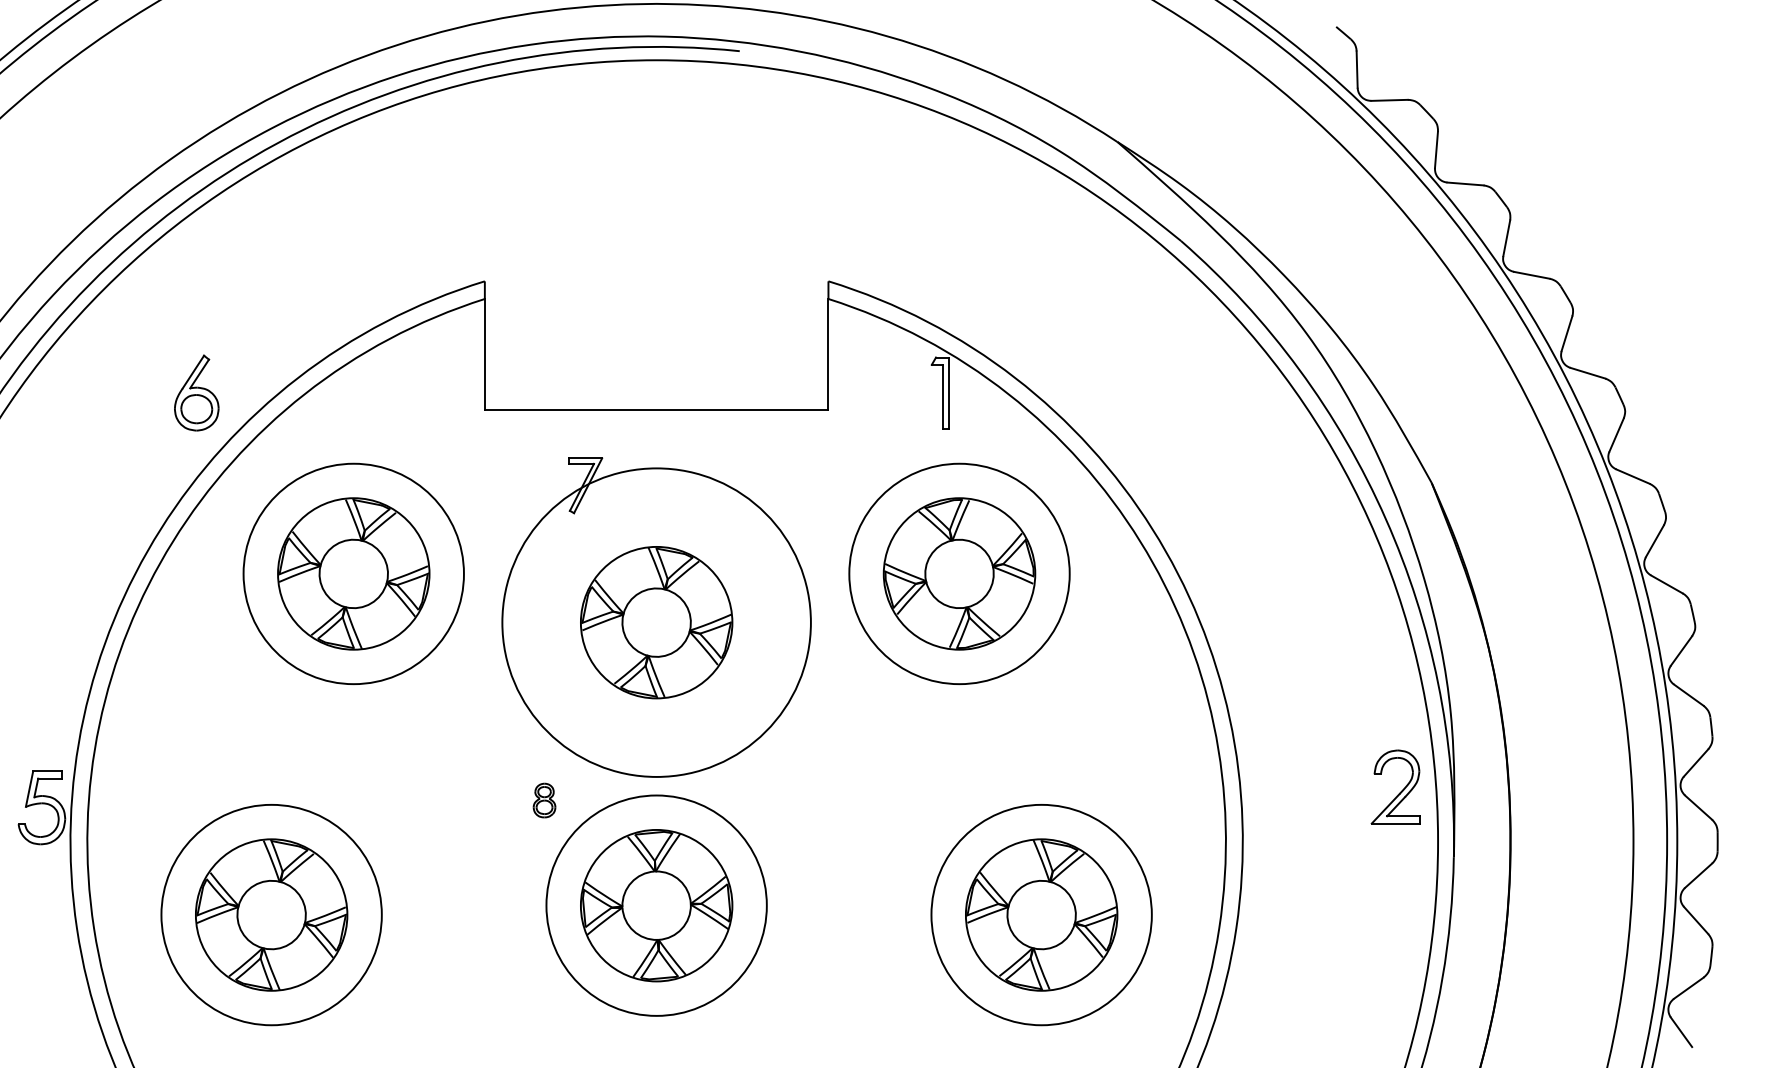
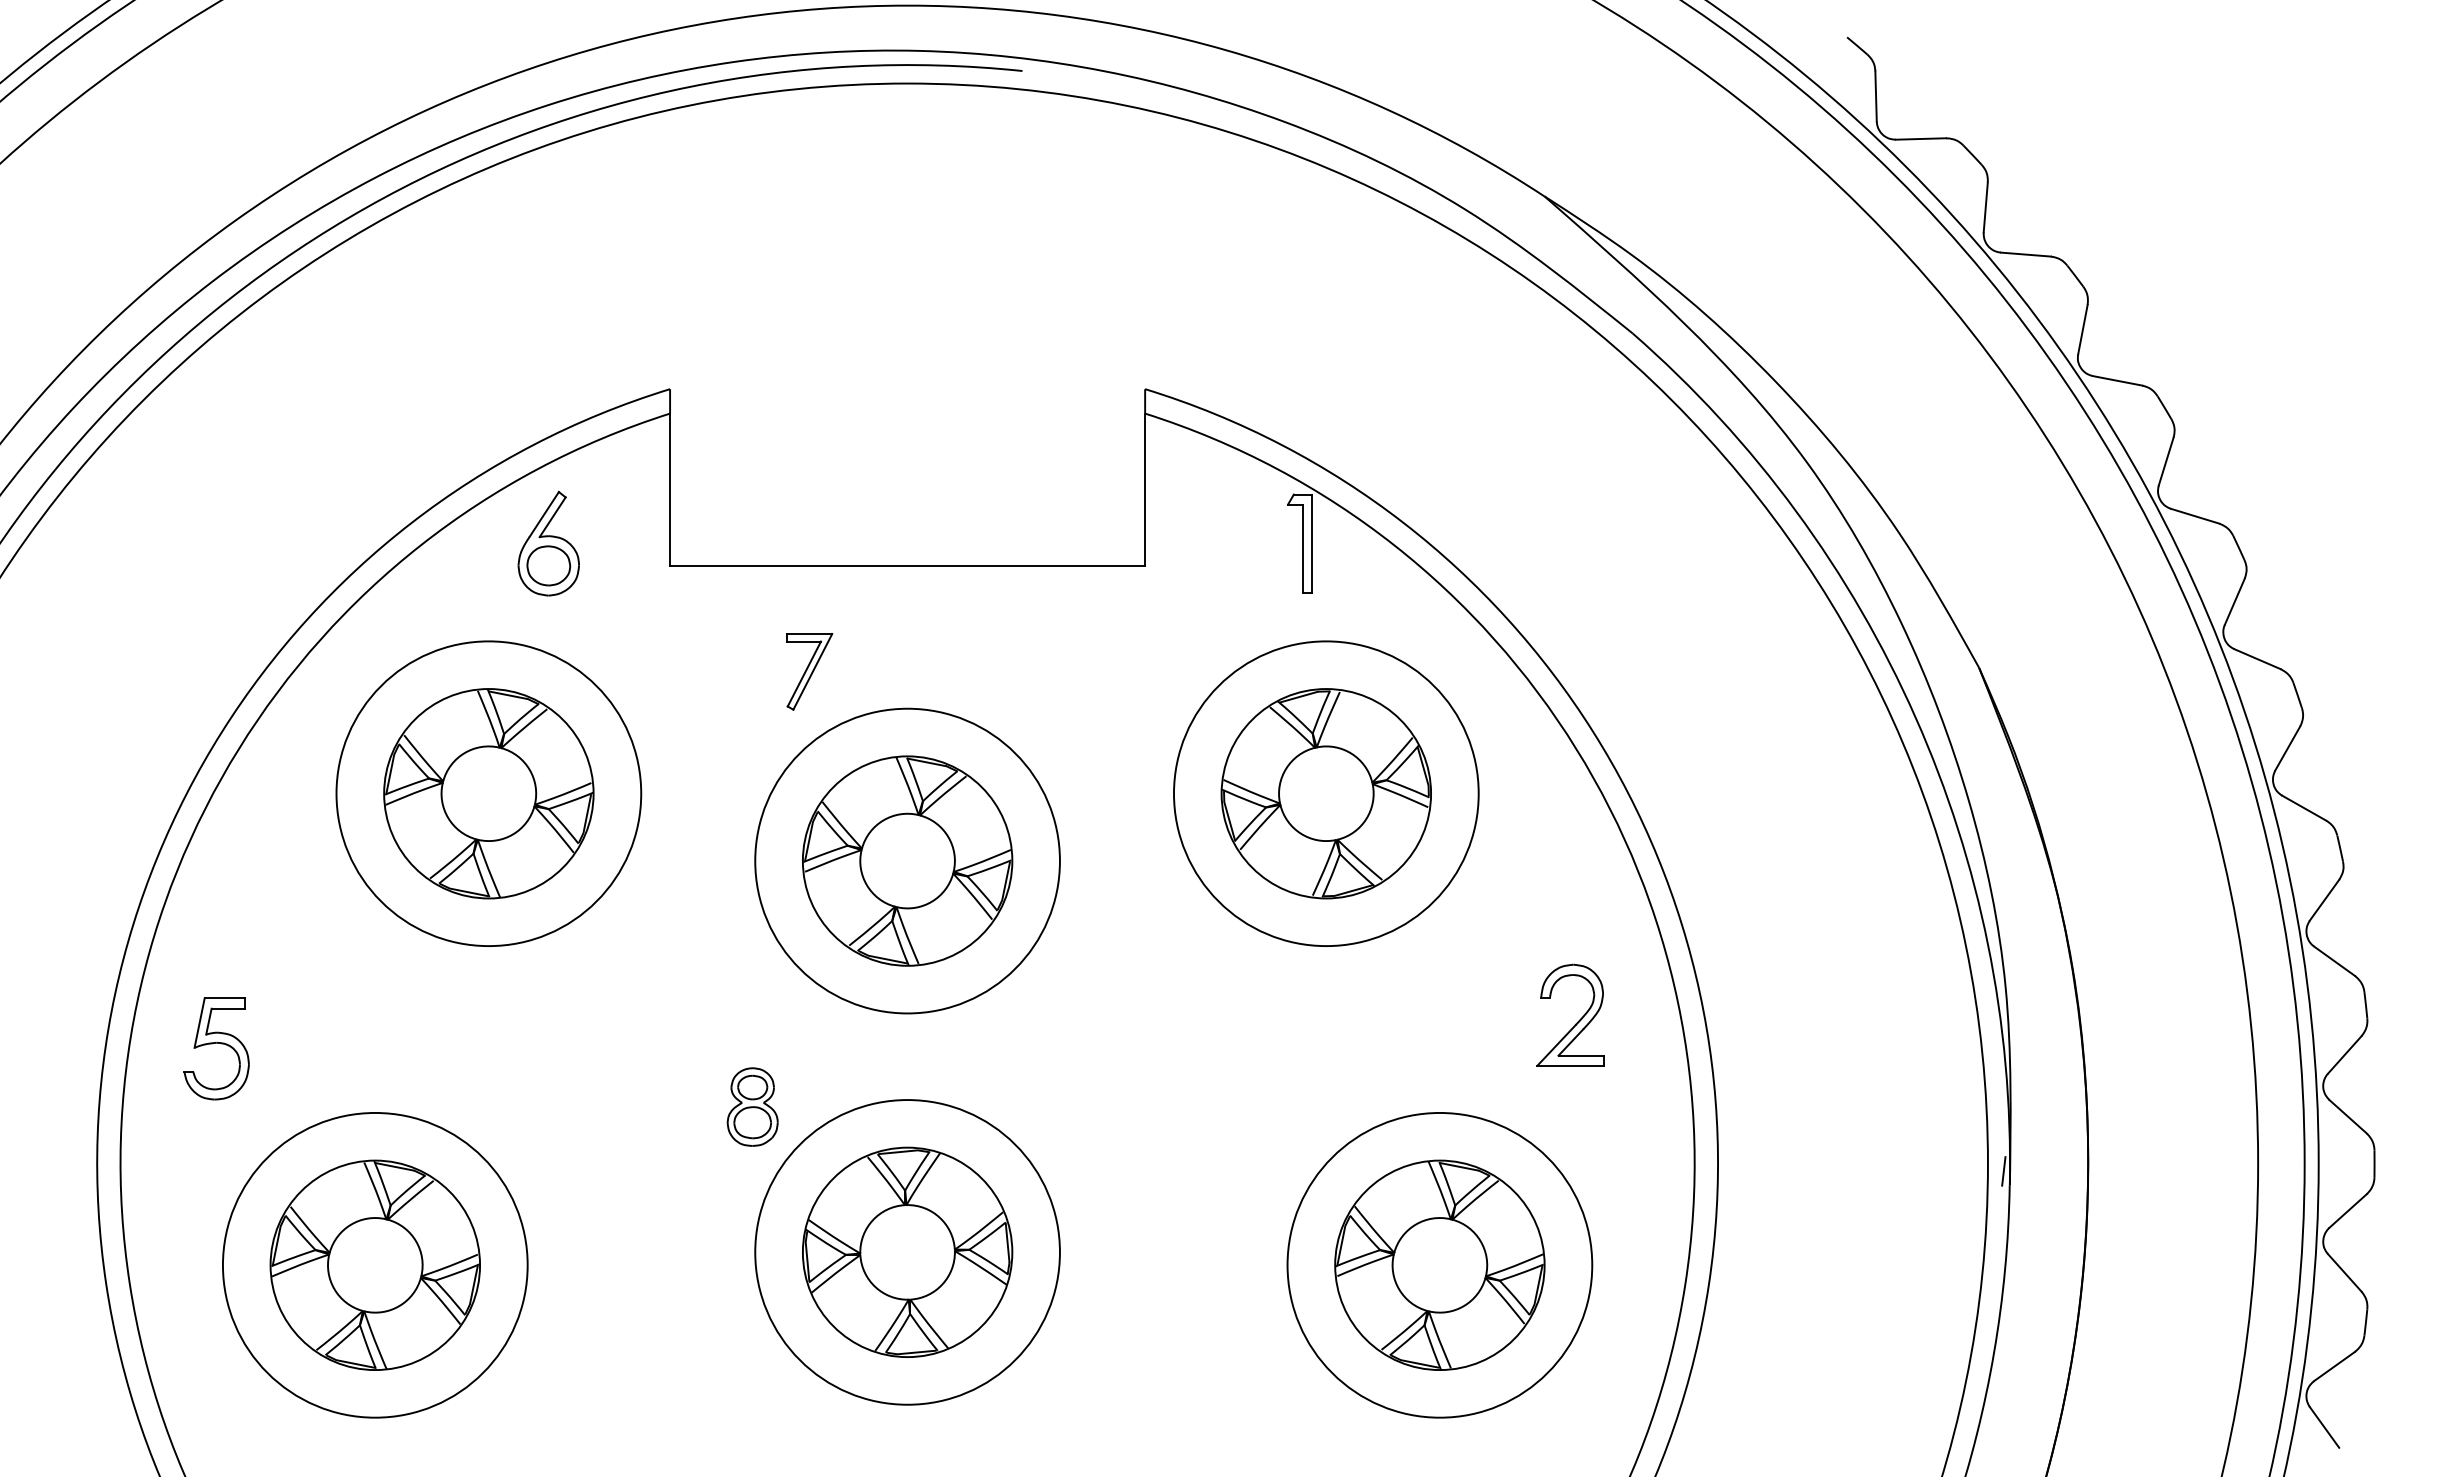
part: (196, 392) -> (548, 543), moved
circle: (656, 622) -> (907, 860), size x0.71
part: (1400, 791) -> (1577, 1021), moved
part: (544, 800) -> (752, 1106), size x1.67
part: (41, 807) -> (216, 1048), moved
line: (1449, 847) -> (2003, 1171), added

